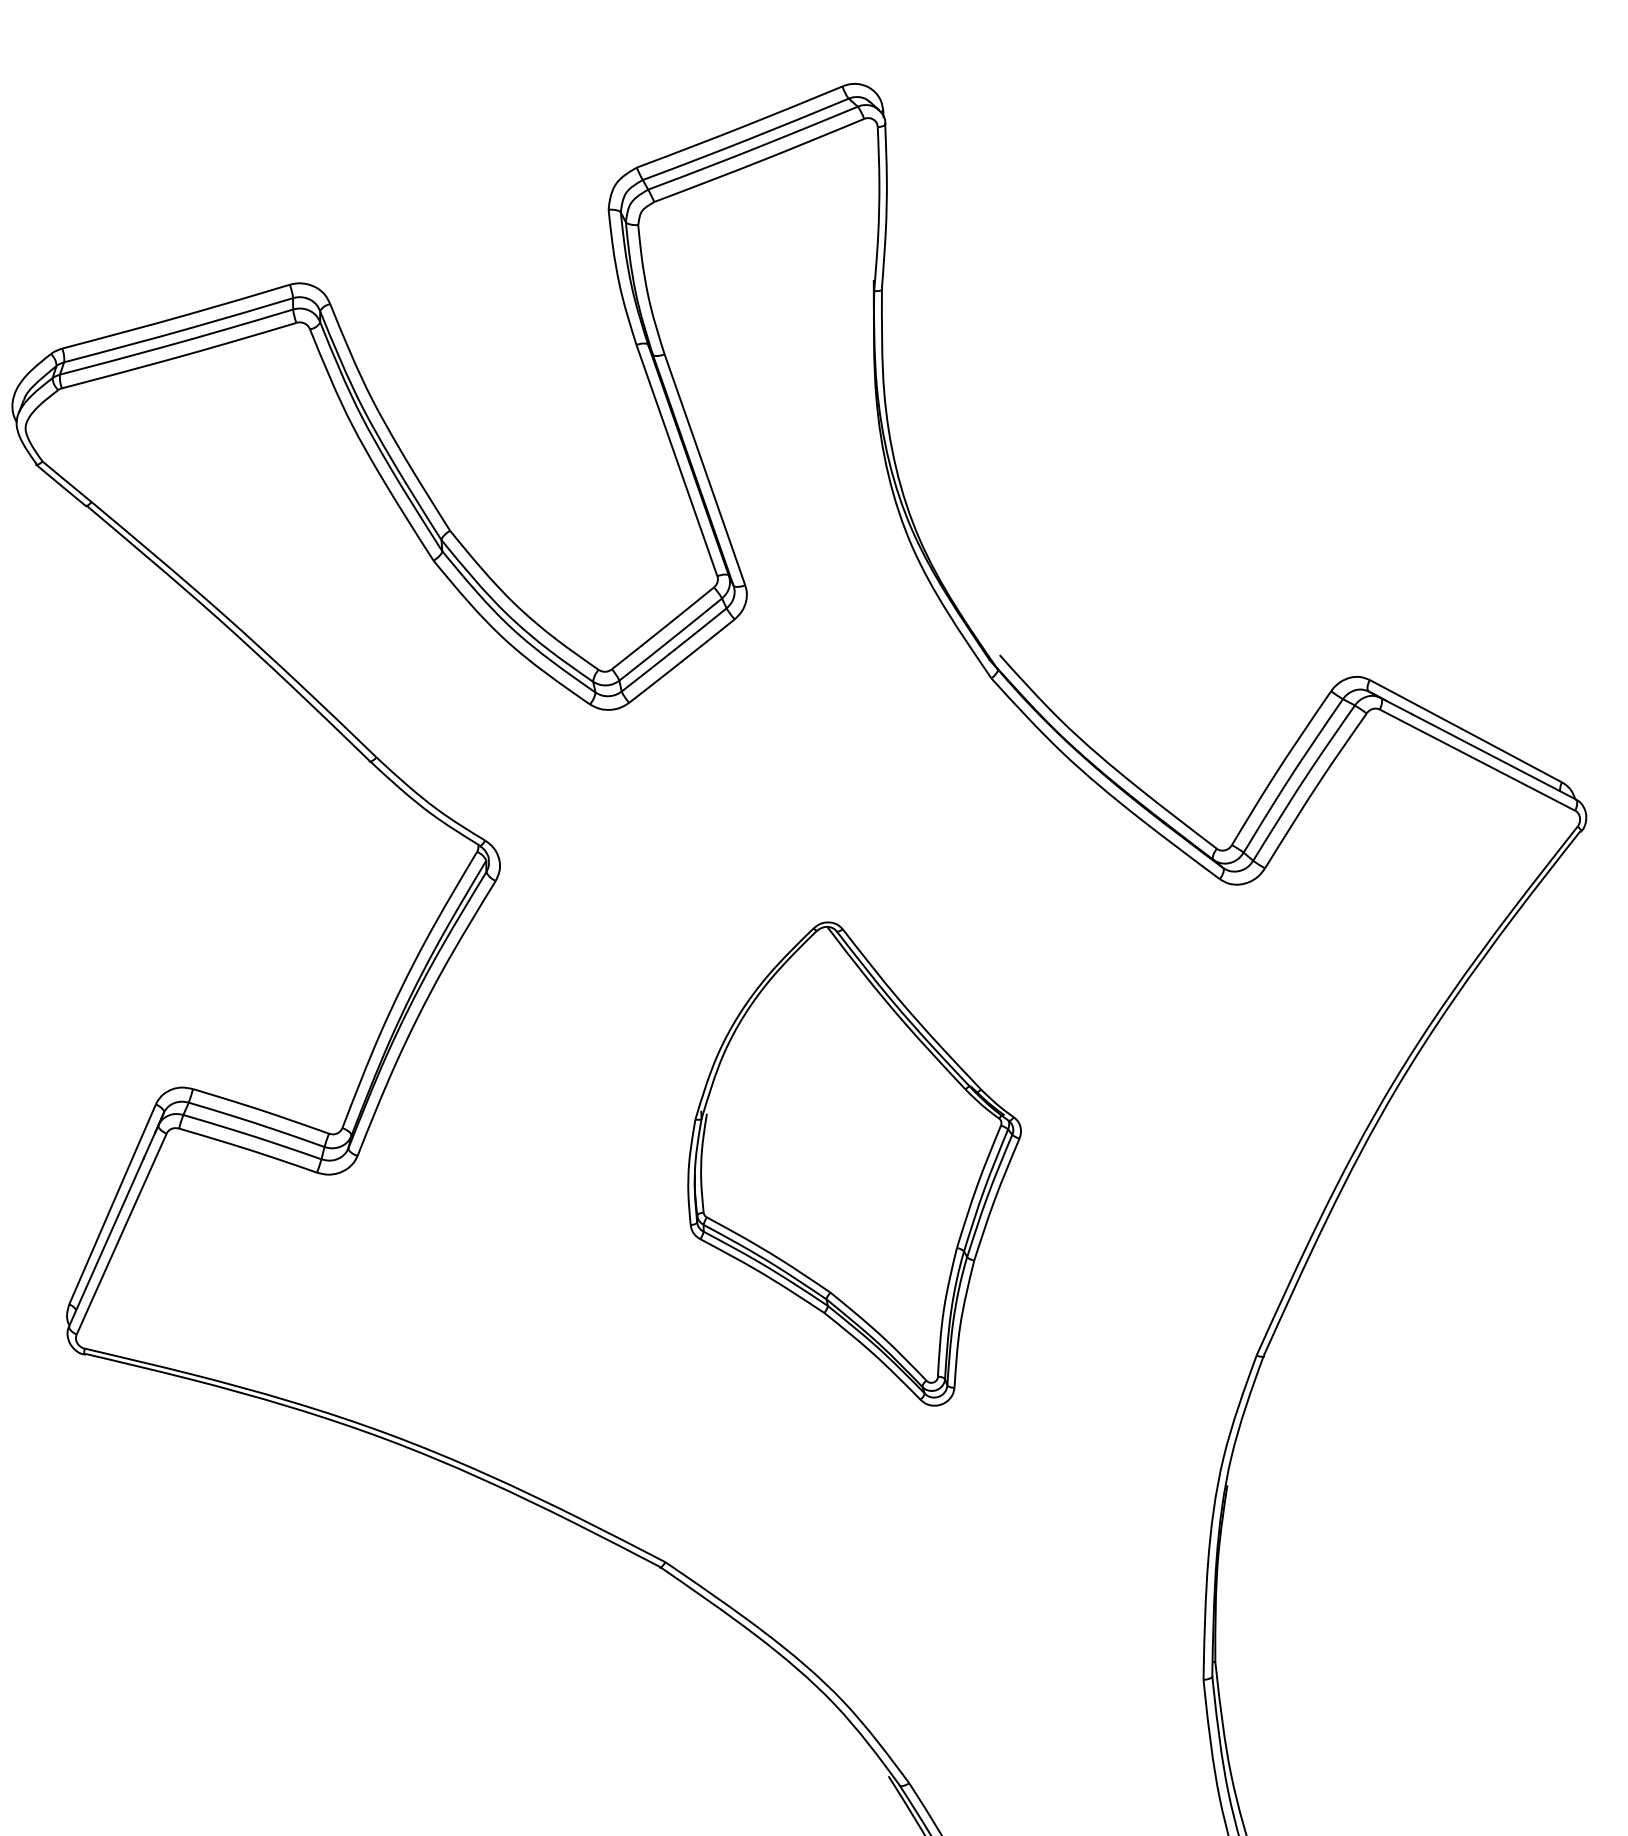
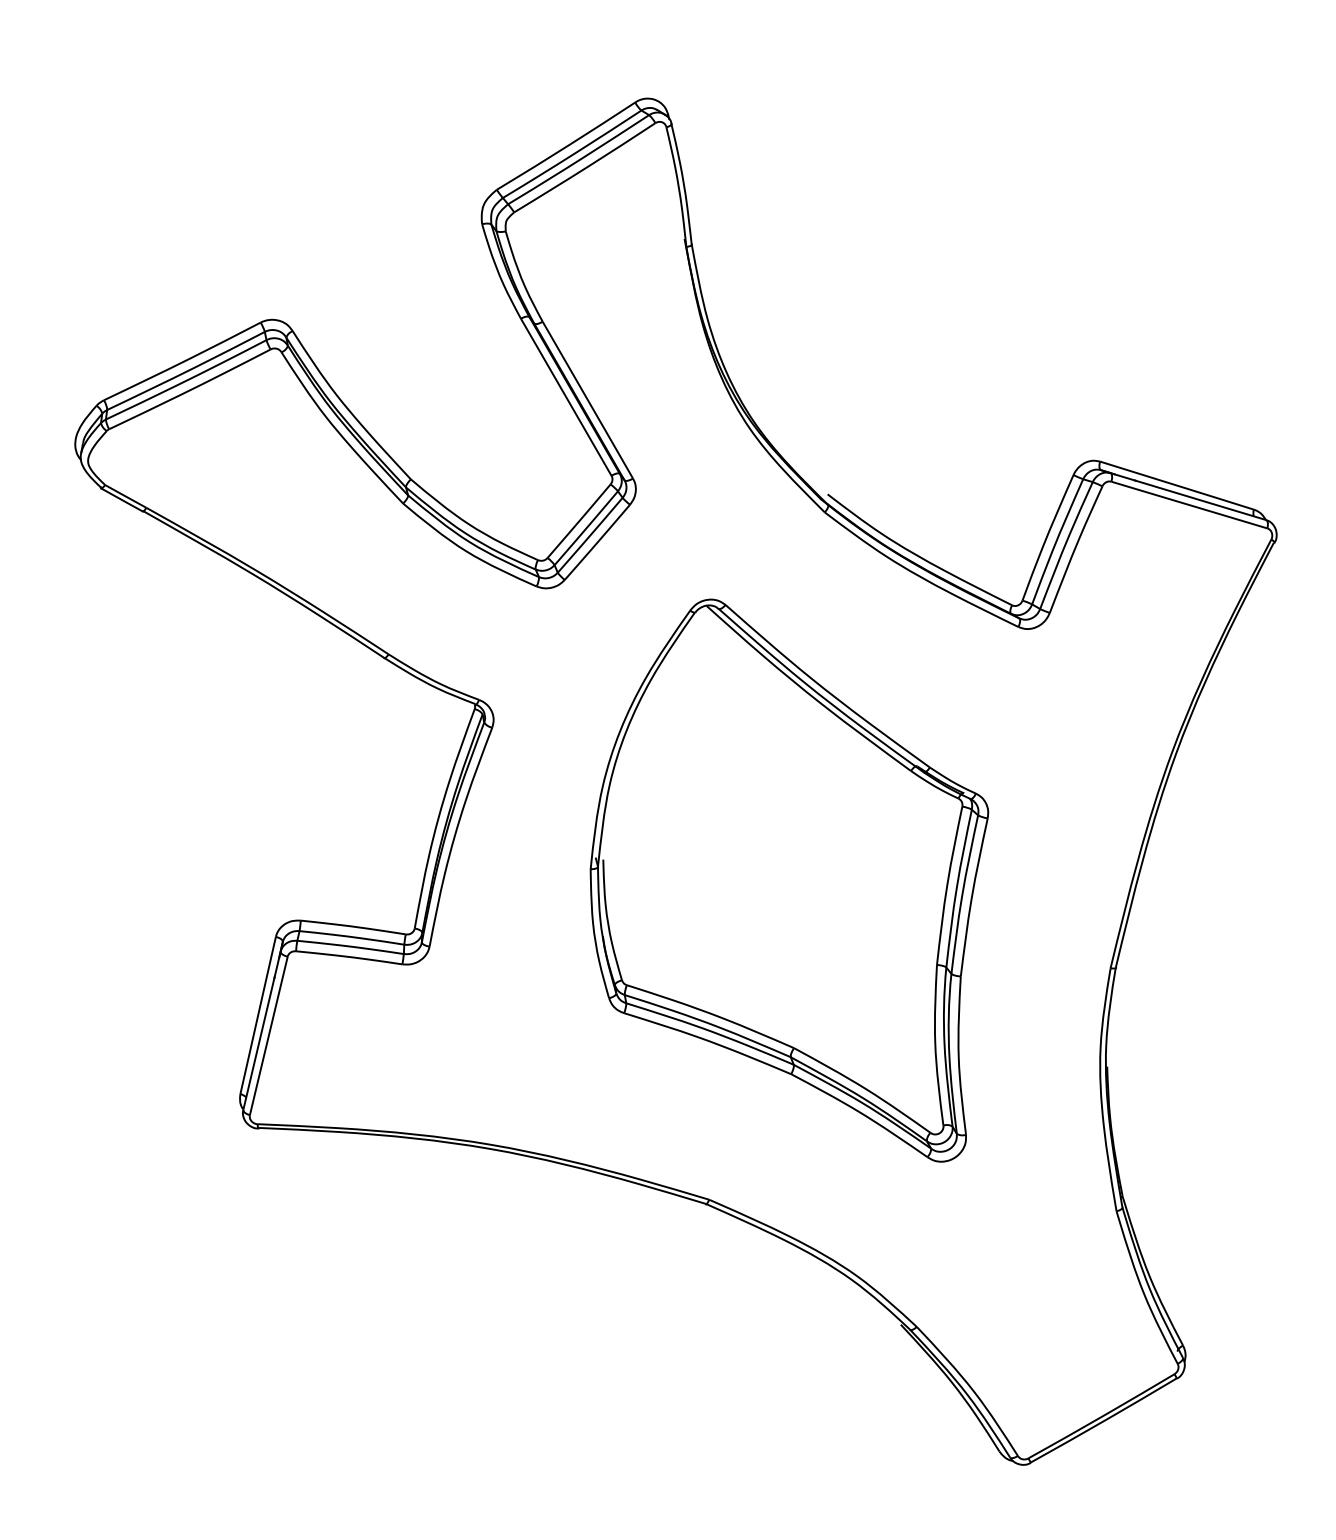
part: (852, 1158) -> (789, 880), size x1.67

